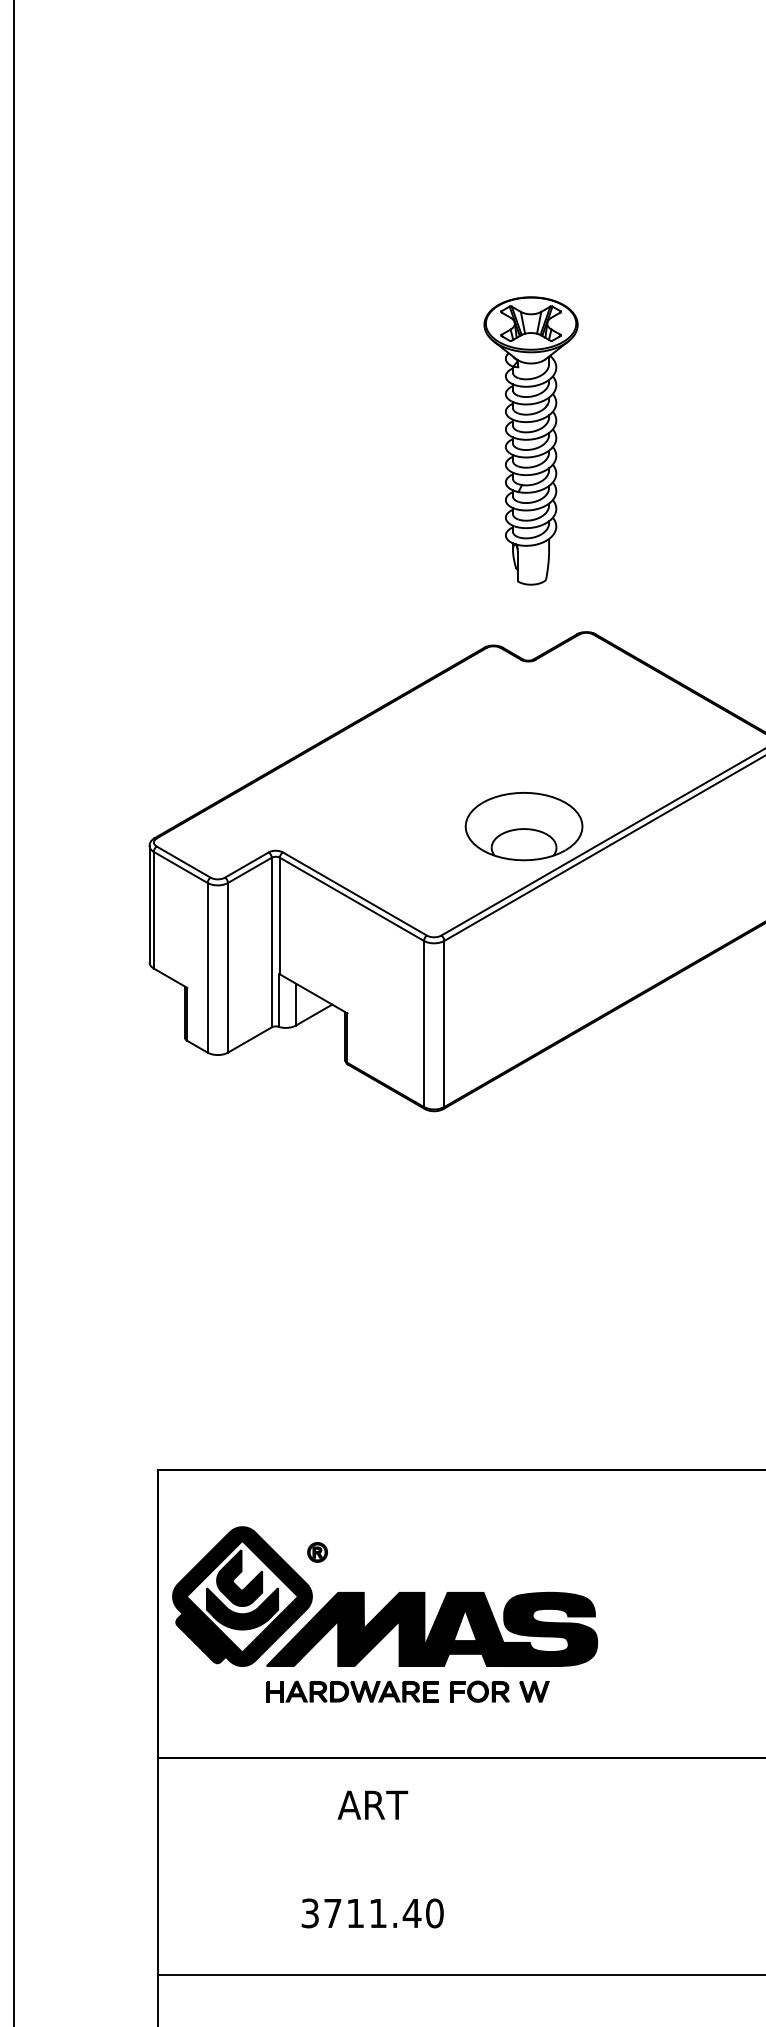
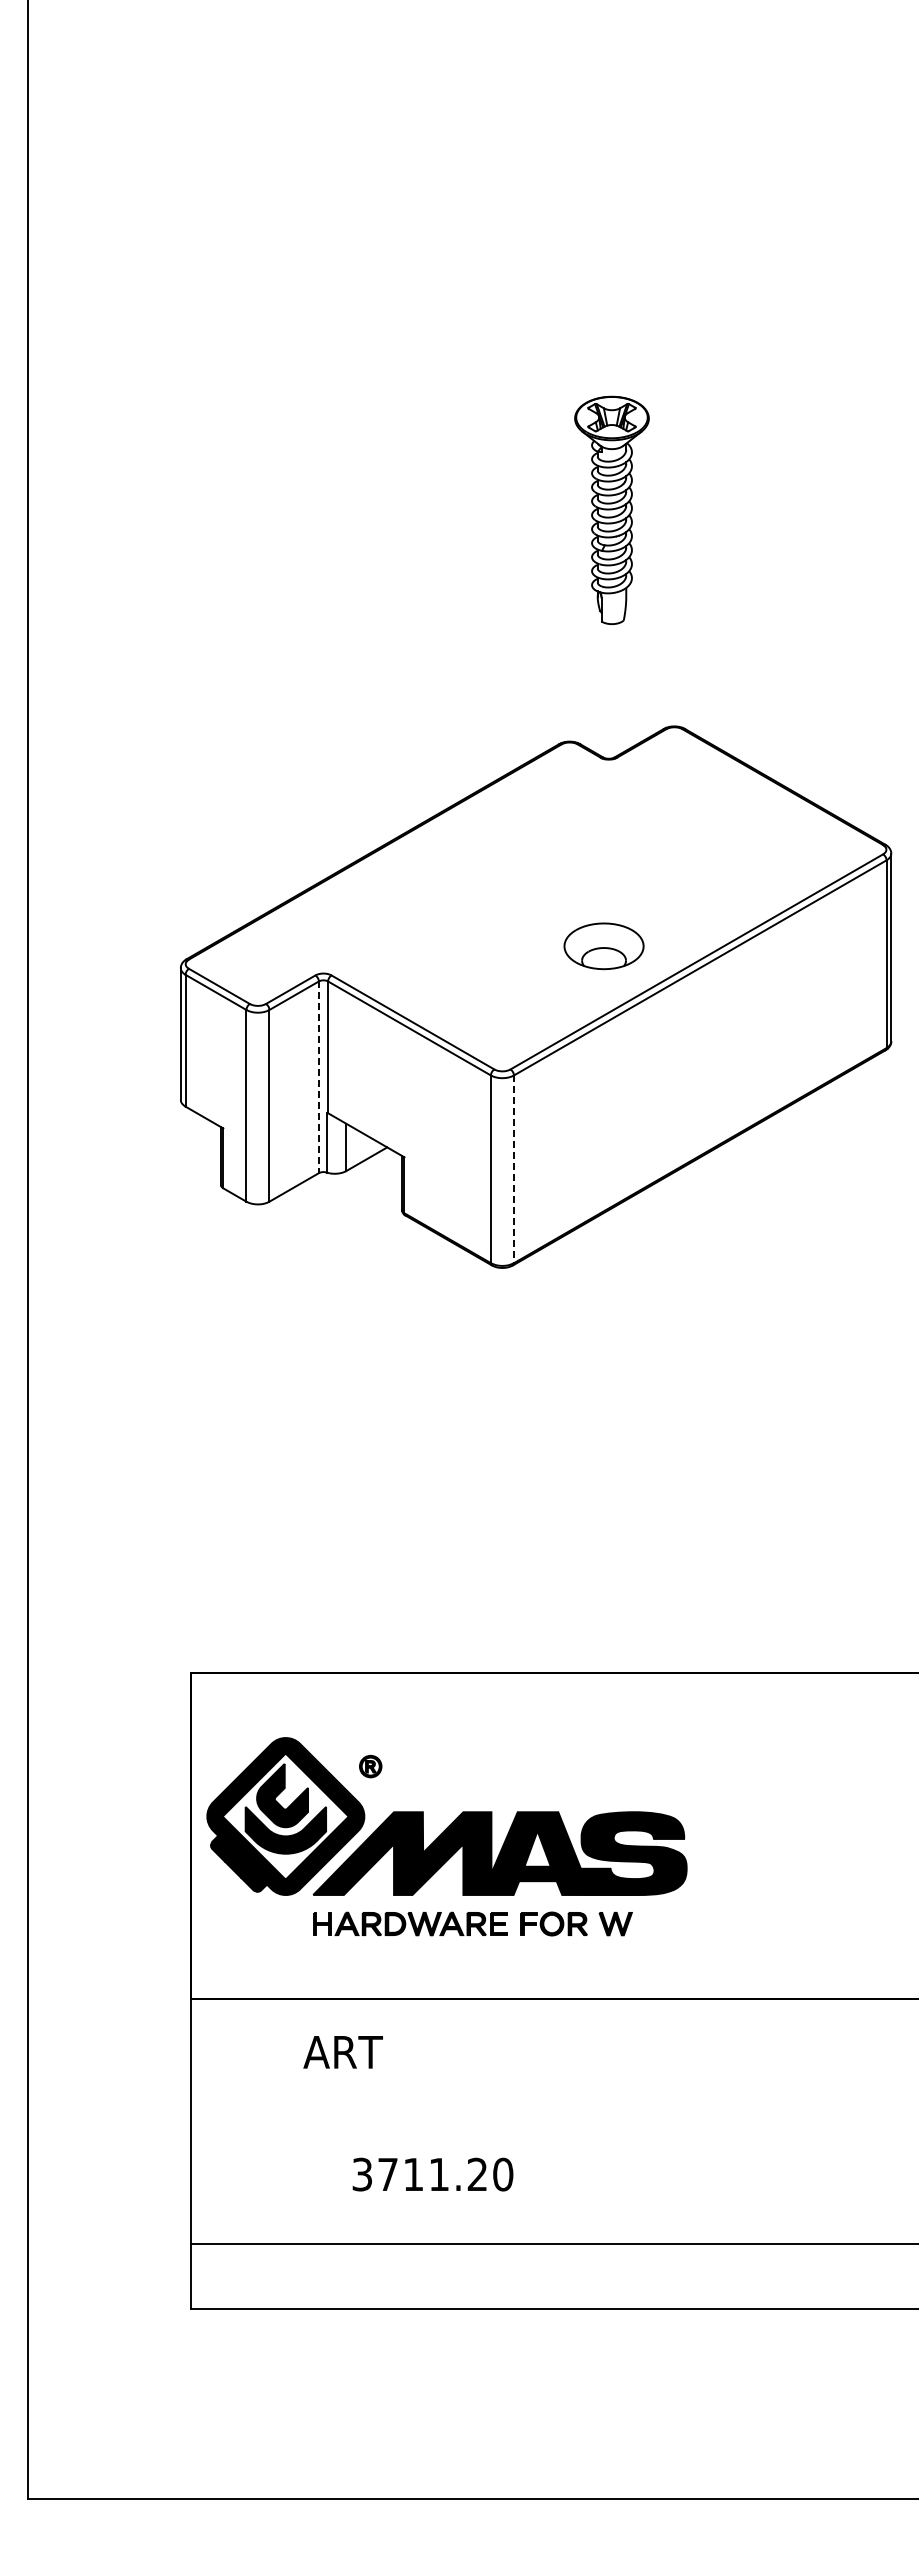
part: (530, 441) -> (611, 510), size x0.7
part: (523, 826) -> (603, 946), size x0.6
line: (271, 942) -> (318, 1077), solid -> dashed
line: (444, 1024) -> (514, 1169), solid -> dashed
text: (372, 1805) -> (342, 2052), moved
text: (412, 1912) -> (477, 2173), 3711.40 -> 3711.20

